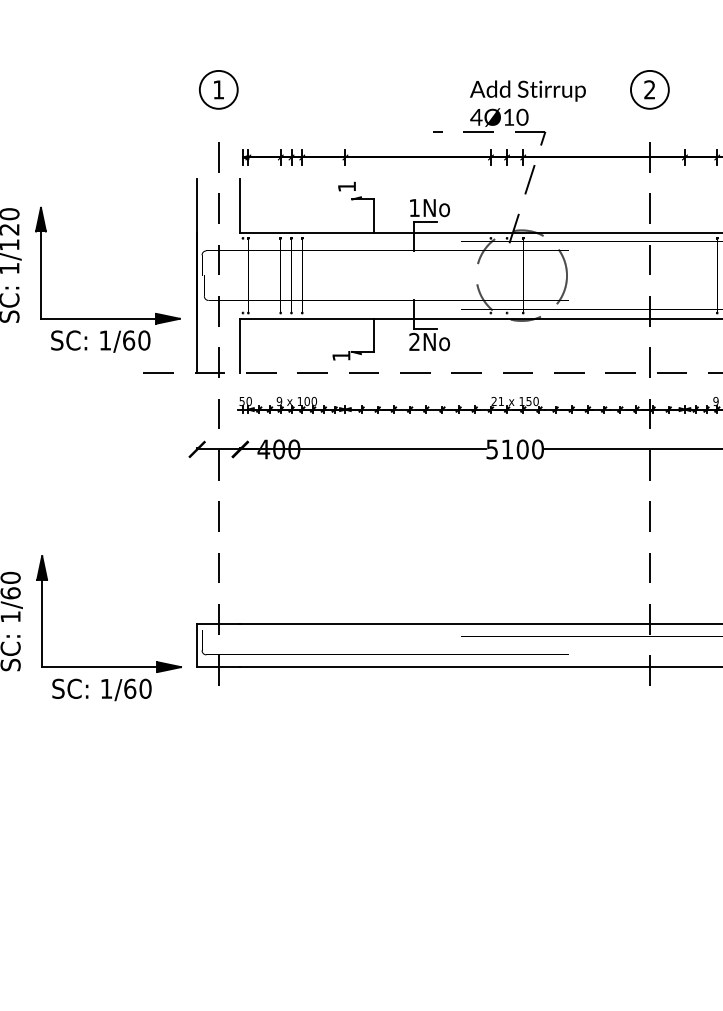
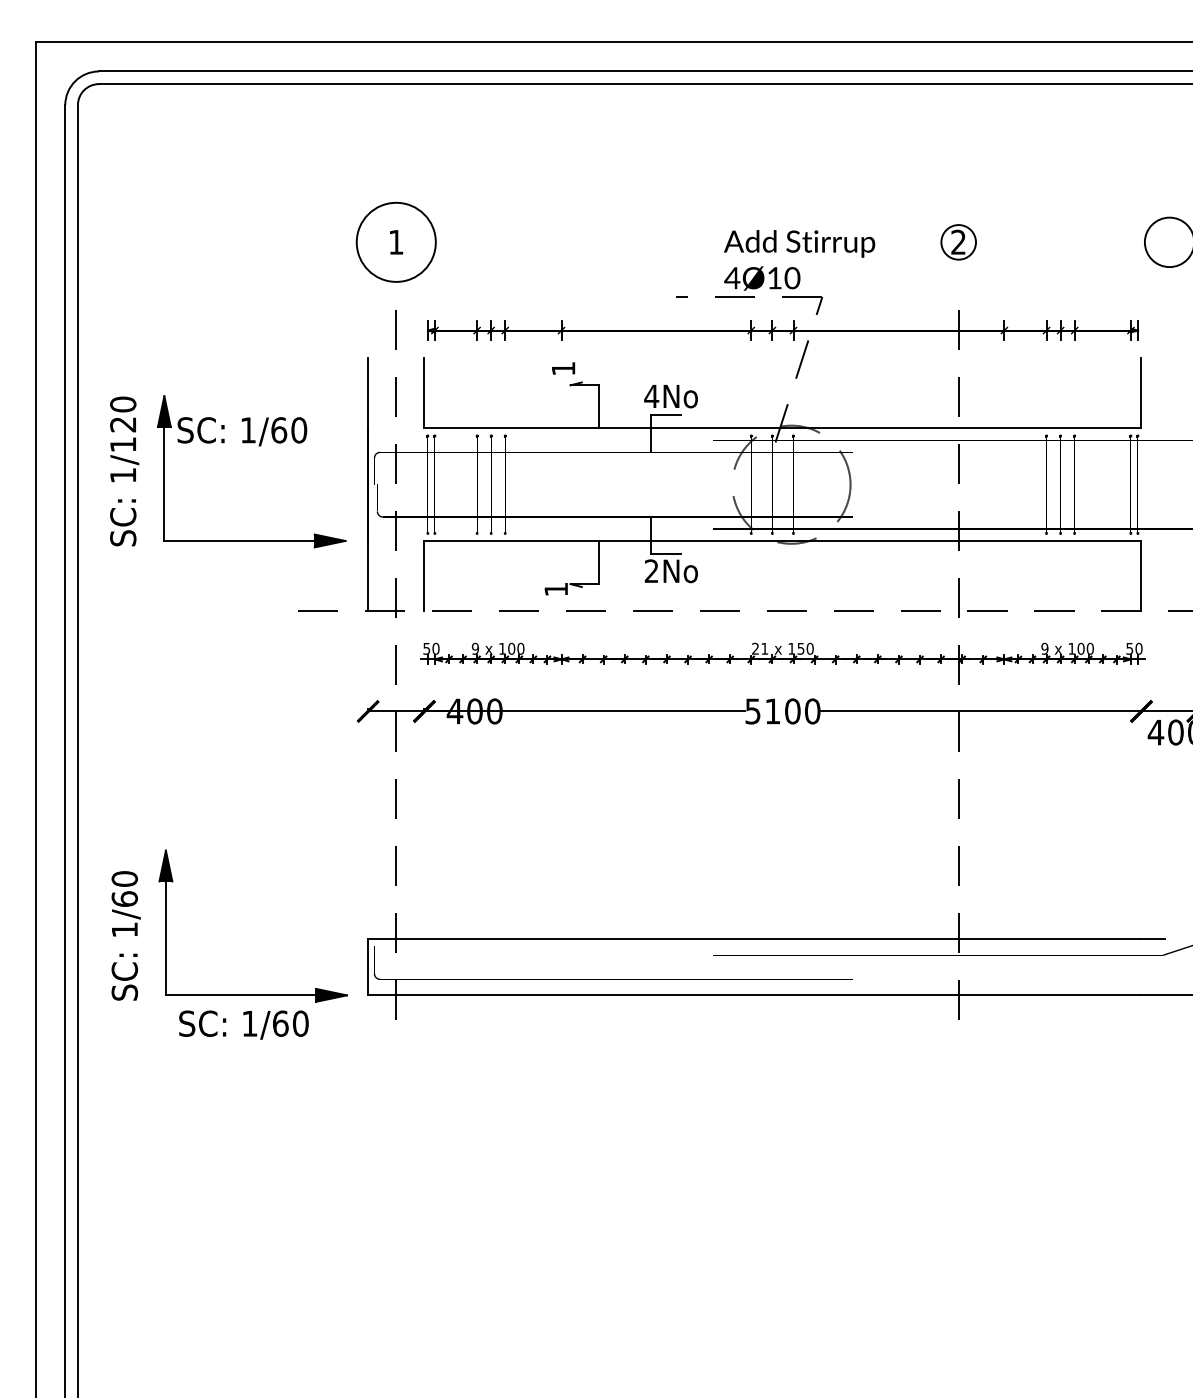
circle: (218, 89) -> (396, 242), size x1.6
circle: (649, 89) -> (958, 242), size x0.7
text: (414, 208) -> (651, 396), 1No -> 4No
text: (100, 341) -> (242, 431), moved

